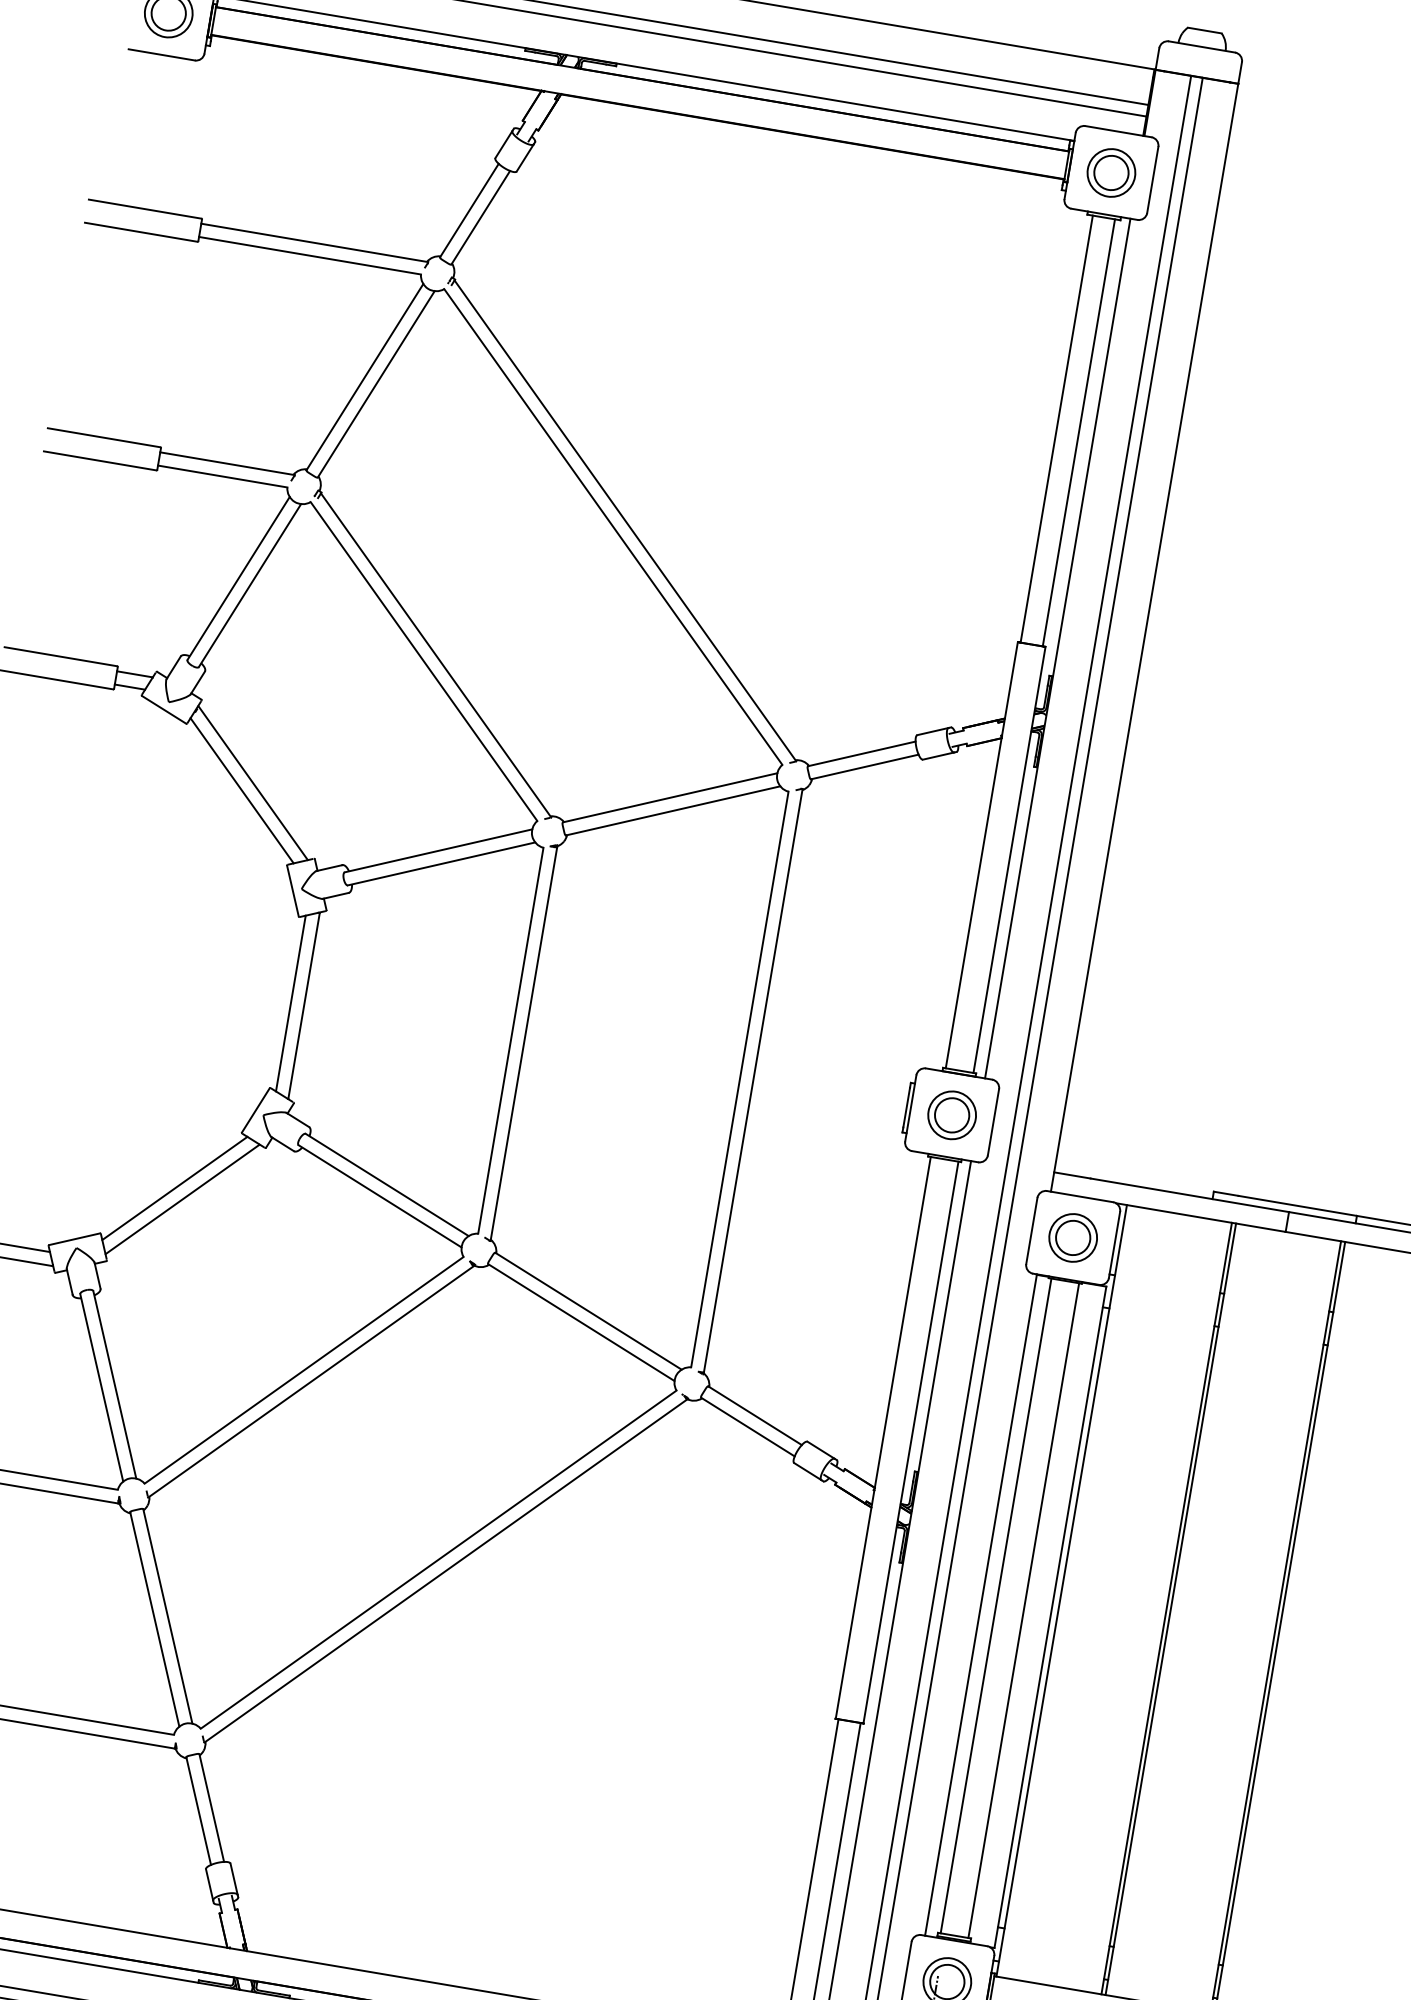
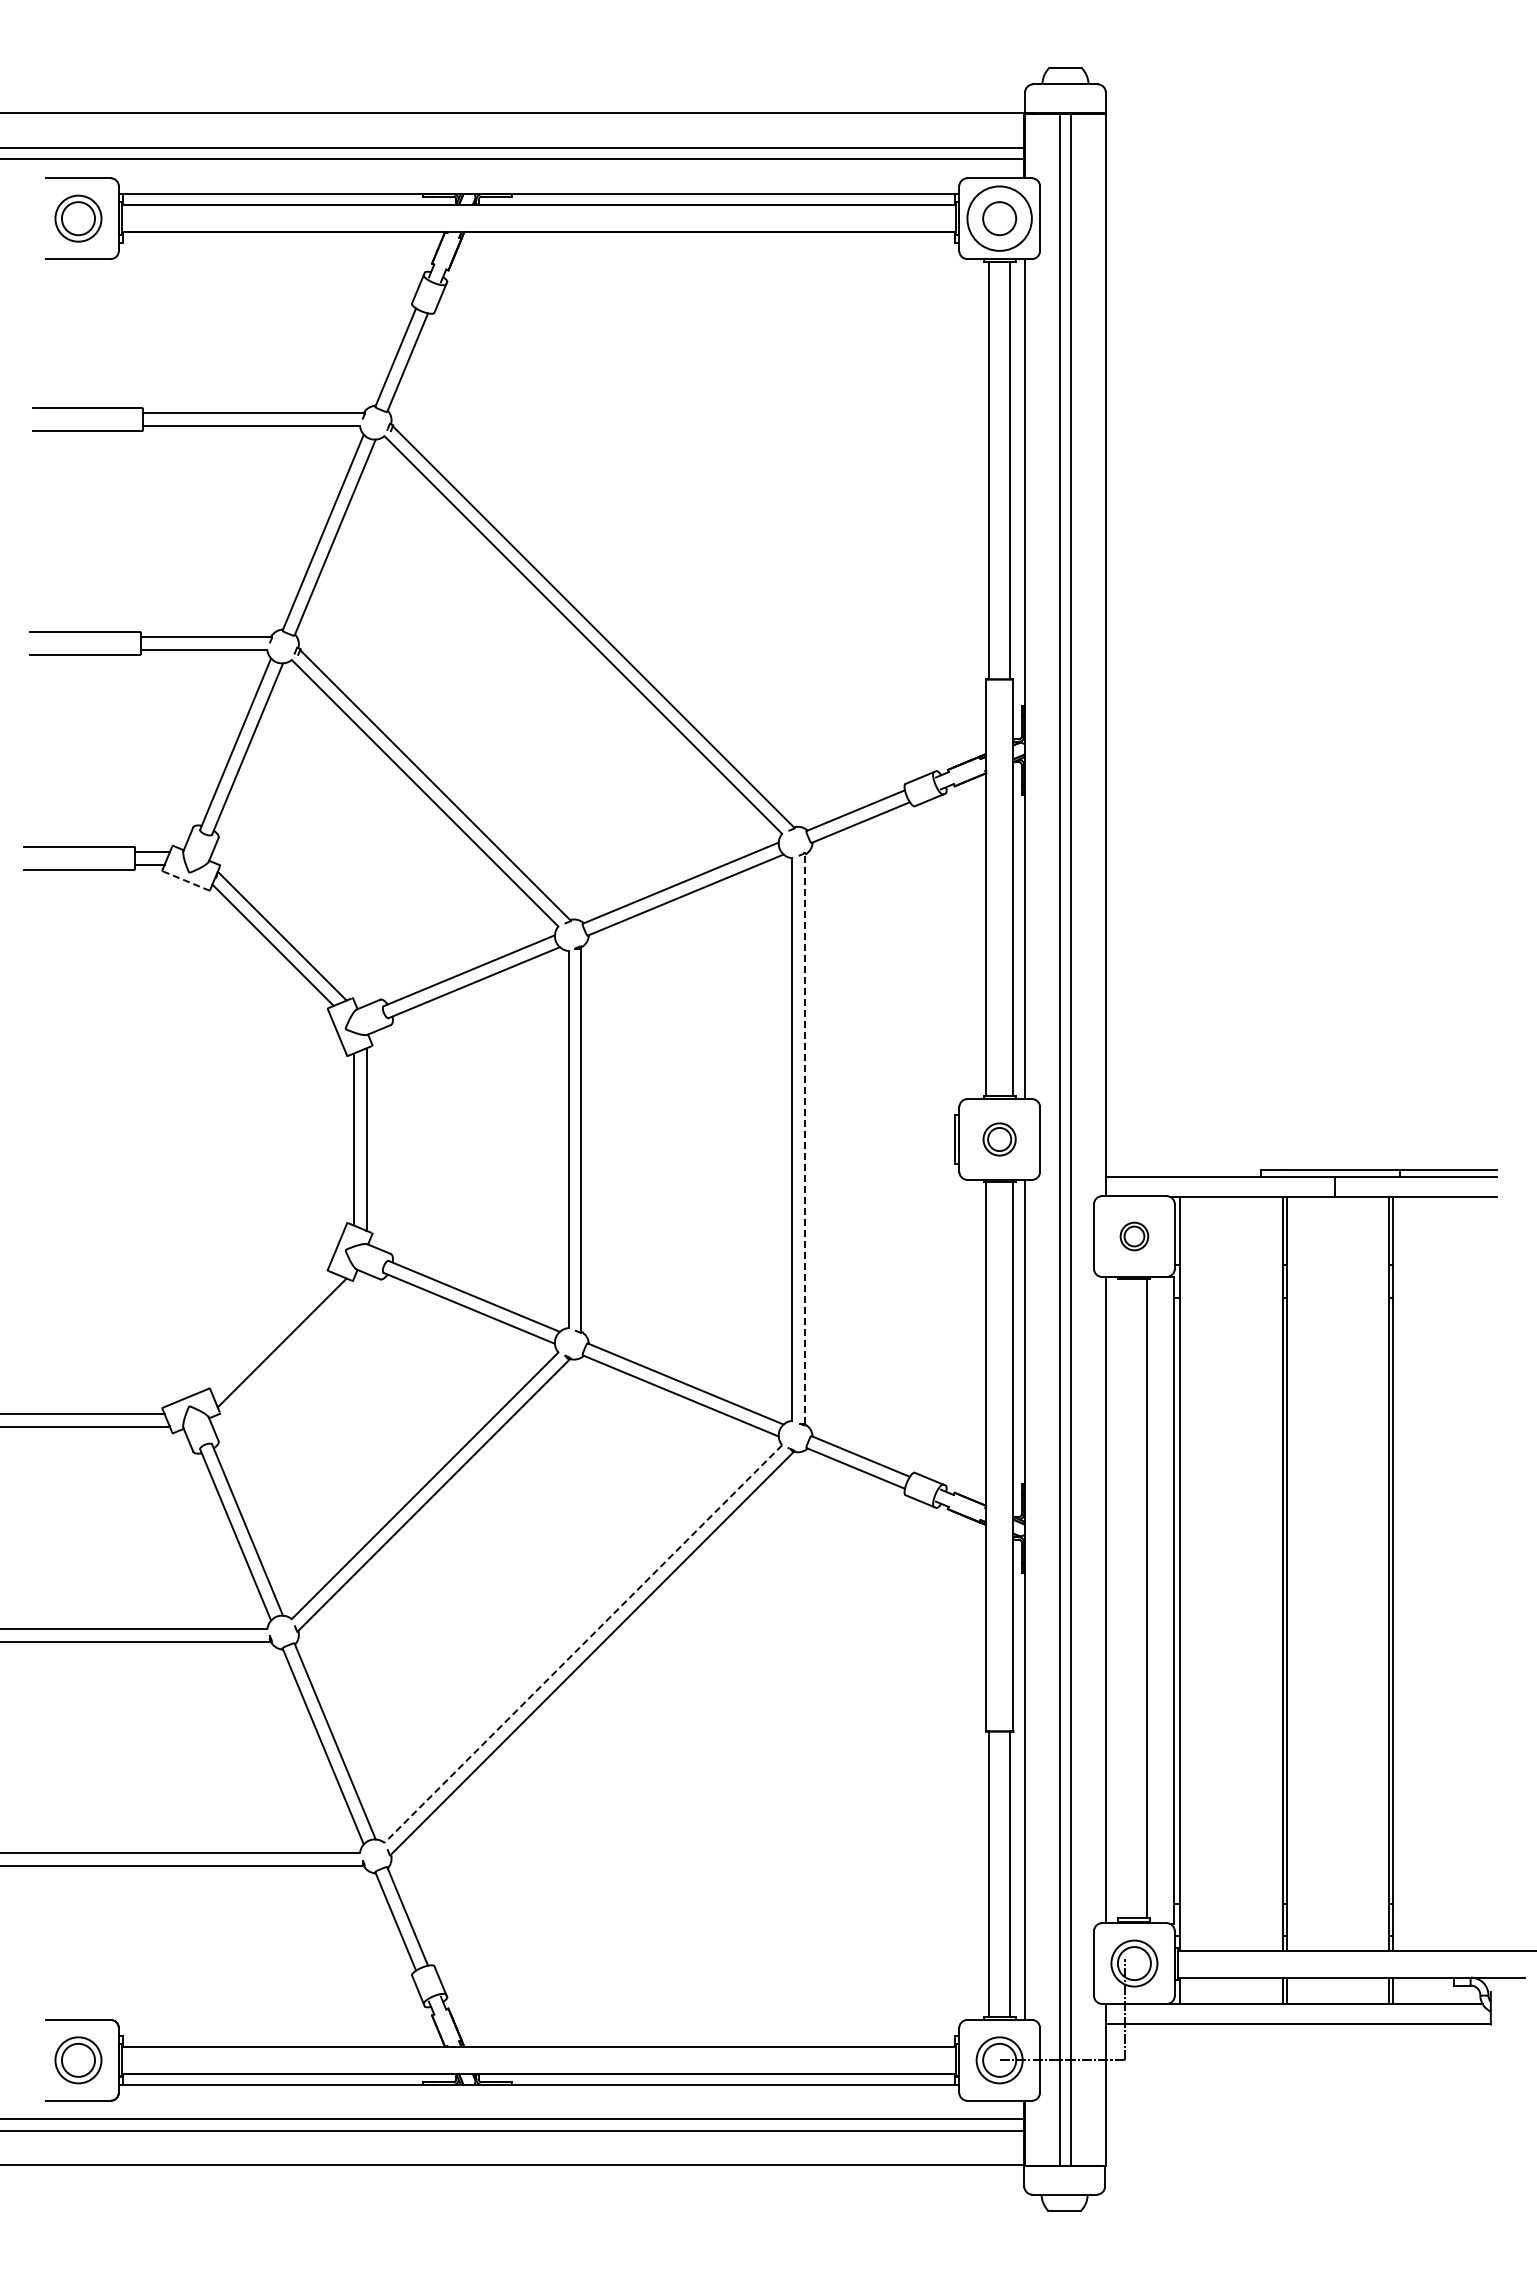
circle: (1111, 172) -> (999, 218), size x1.4
line: (164, 710) -> (186, 881), solid -> dashed
line: (753, 1080) -> (805, 1138), solid -> dashed
part: (951, 1115) -> (999, 1139), size x0.7
line: (174, 1188) -> (272, 1333), removed
part: (1073, 1237) -> (1134, 1236), size x0.6
line: (437, 1559) -> (582, 1644), solid -> dashed
line: (996, 1605) -> (1120, 1598), removed

